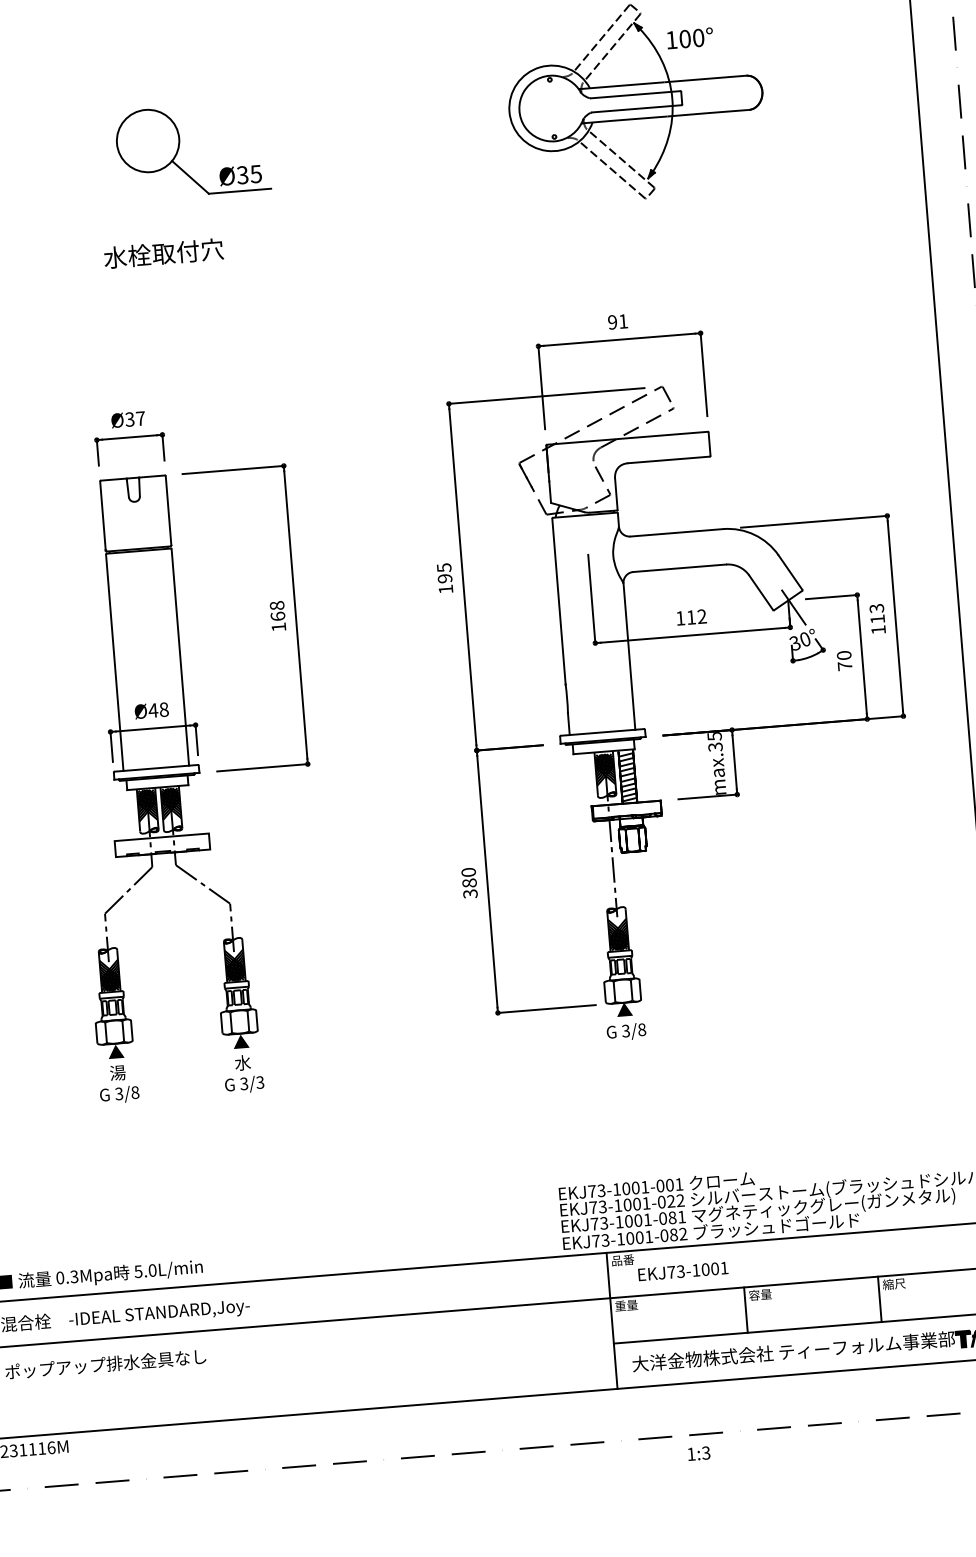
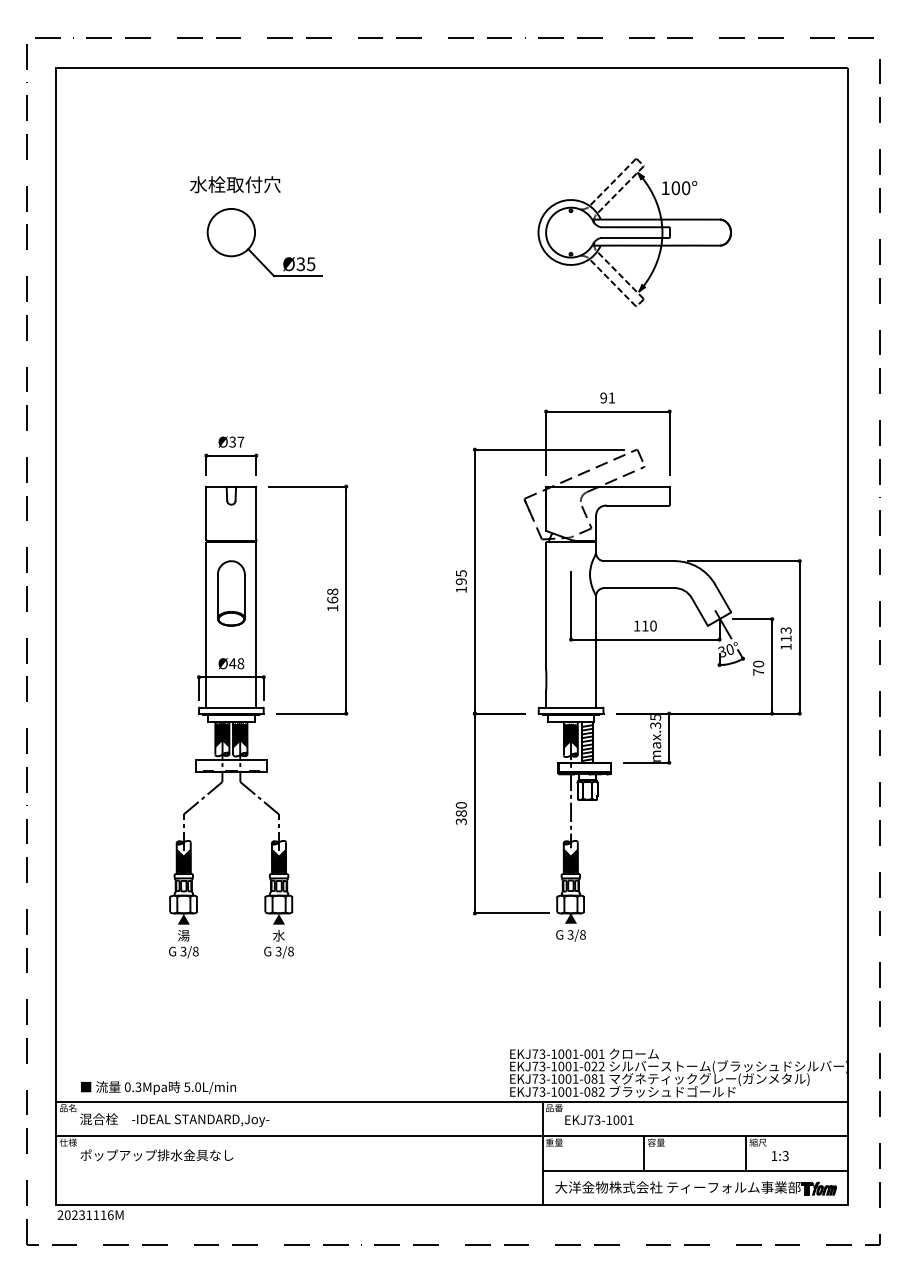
part: (180, 146) -> (255, 238), moved
text: (163, 253) -> (235, 184), moved
text: (702, 615) -> (653, 625), 112 -> 110
part: (144, 618) -> (231, 593), added
text: (259, 1082) -> (290, 951), 3/3 -> 3/8
text: (699, 1454) -> (780, 1156), moved

